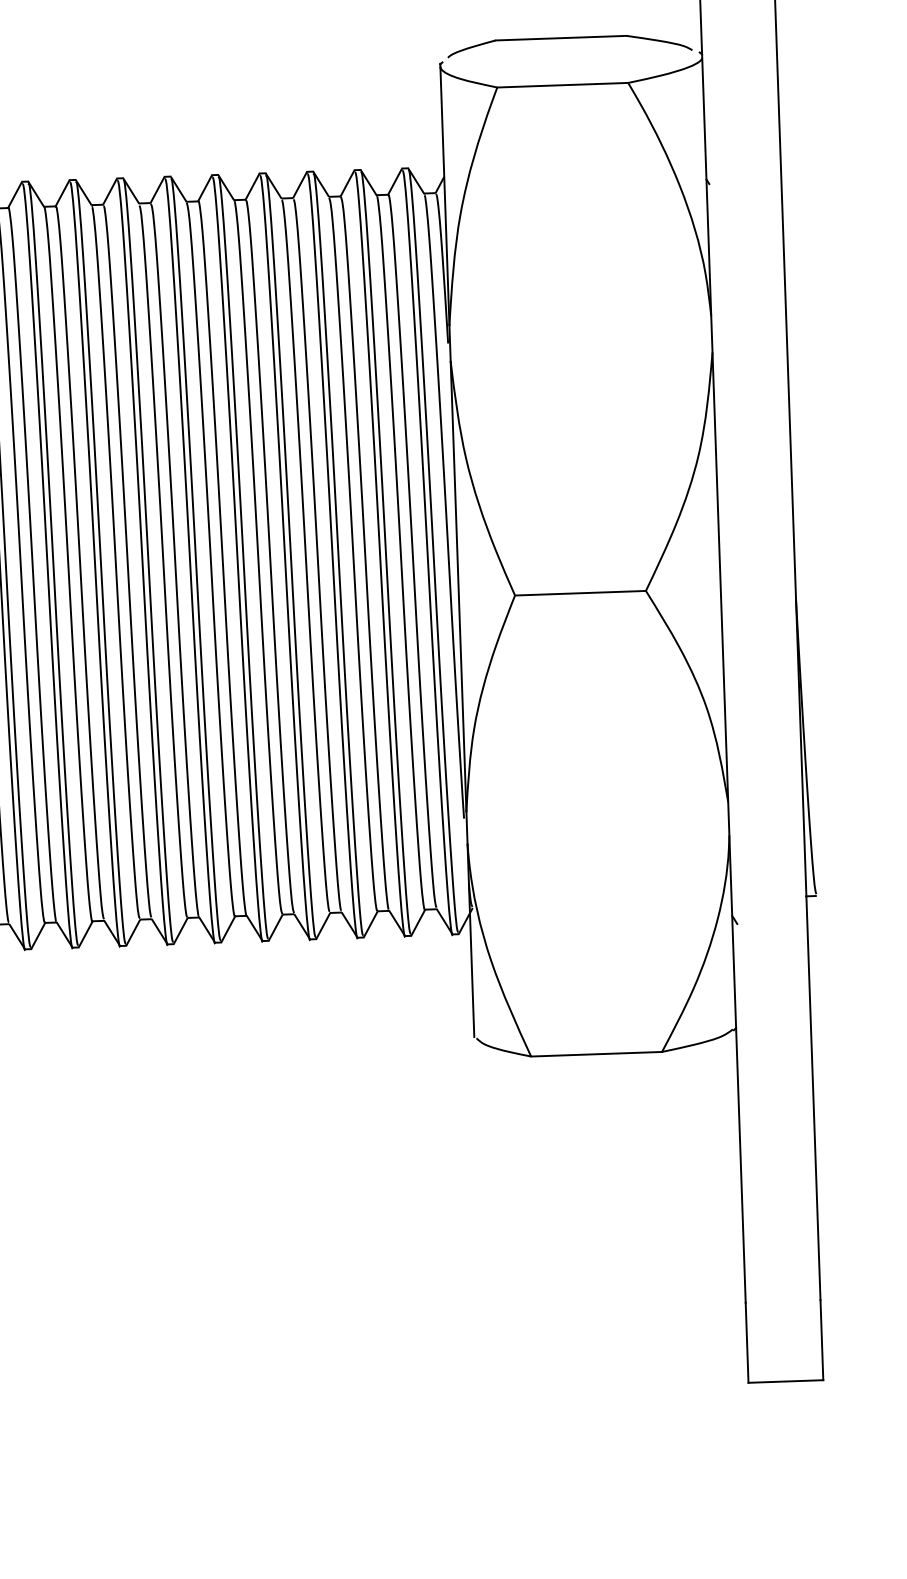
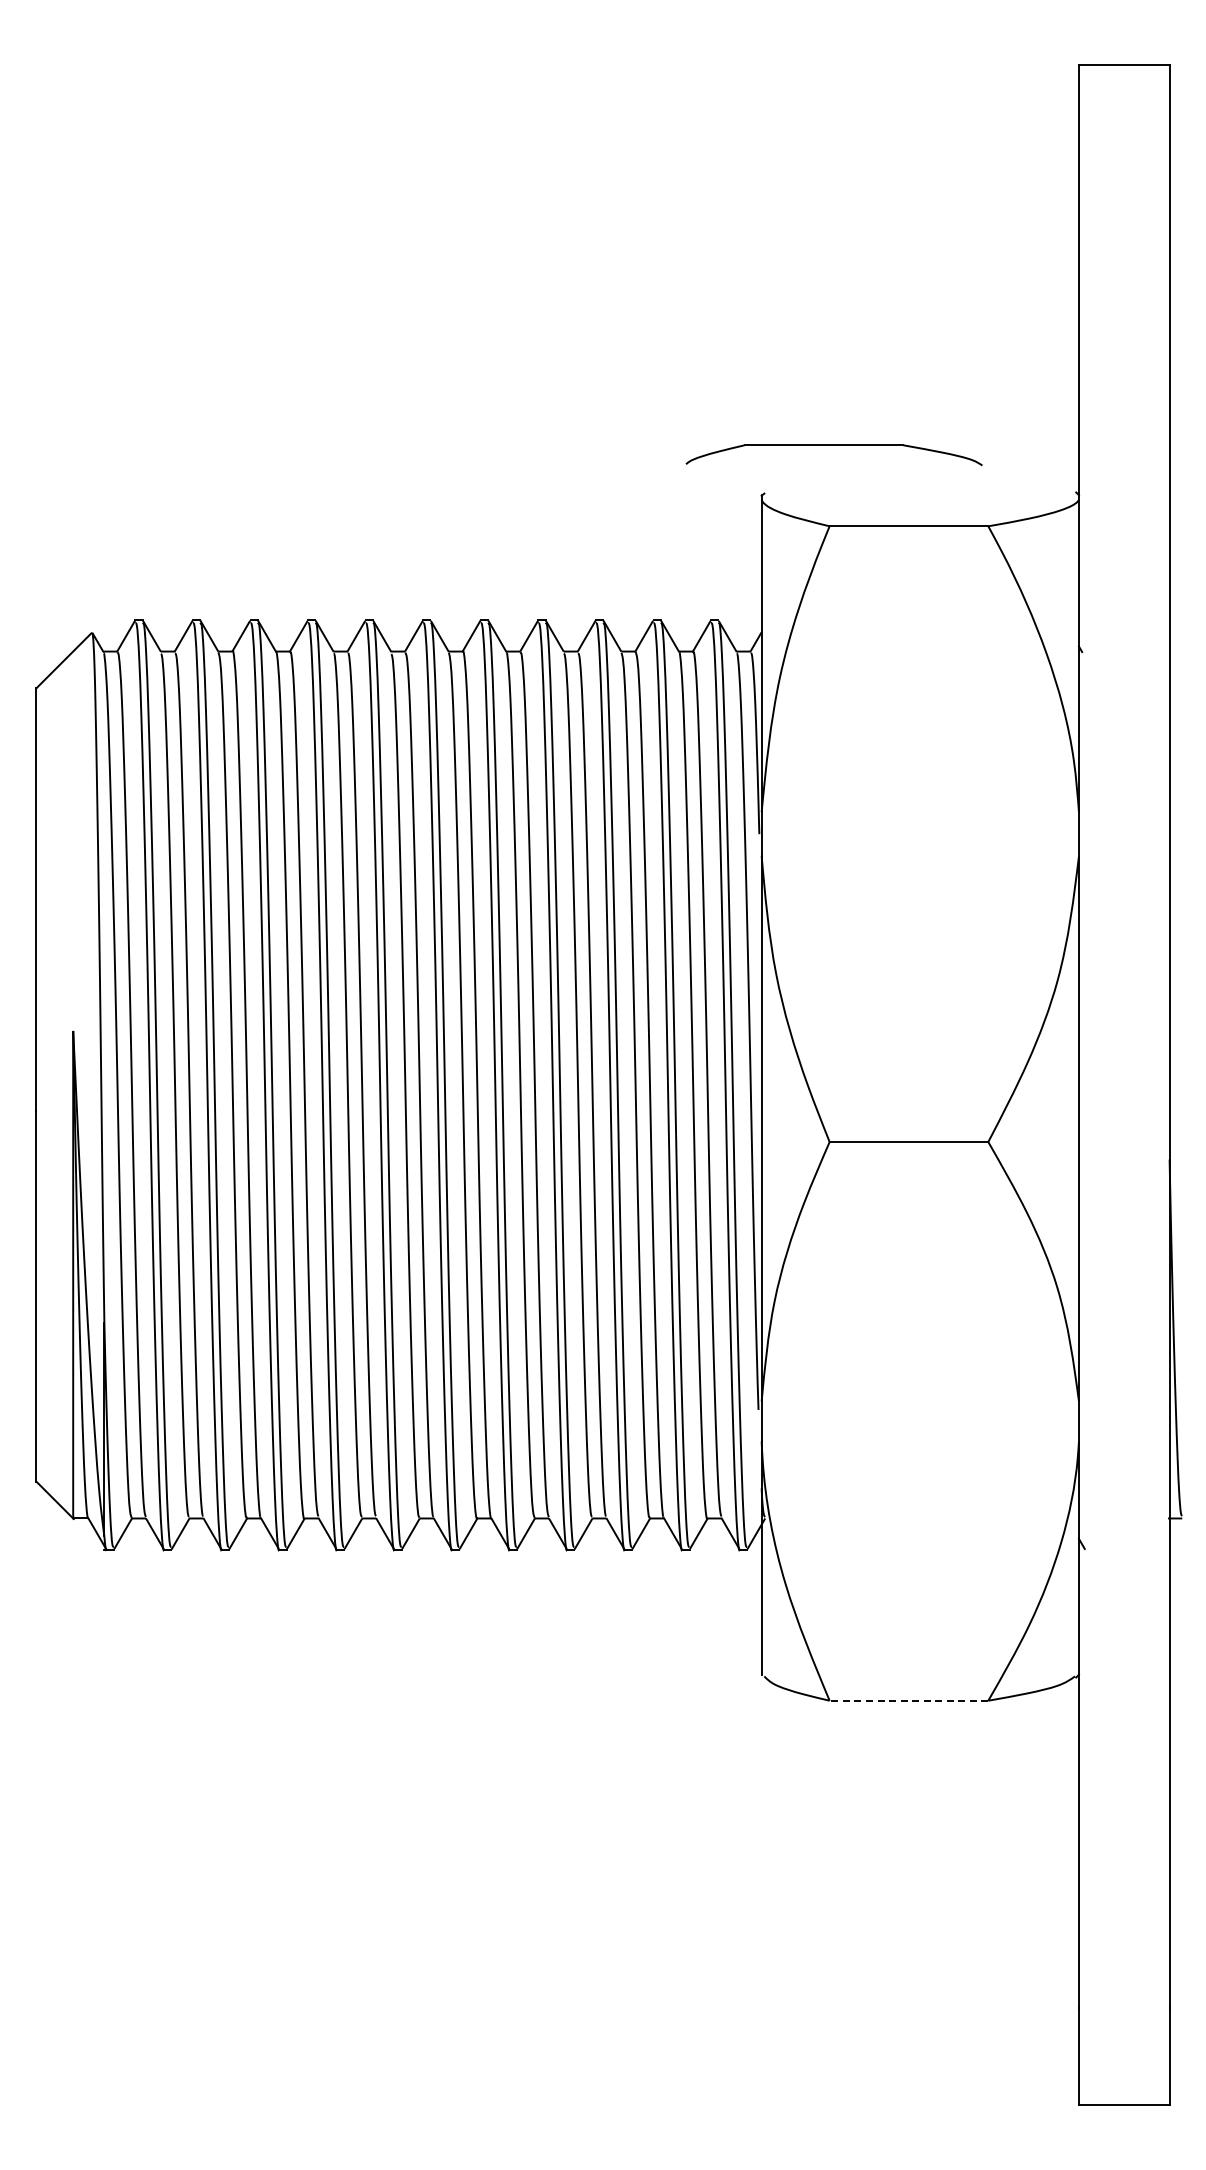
part: (568, 38) -> (833, 445), moved
line: (596, 1054) -> (908, 1700), solid -> dashed

